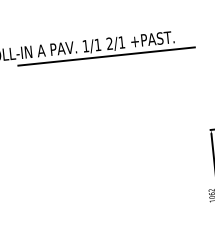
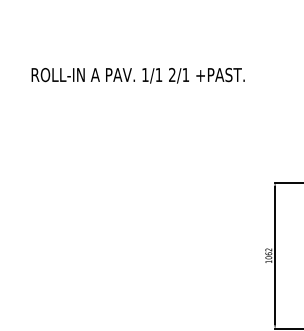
line: (106, 56) -> (167, 88), removed

